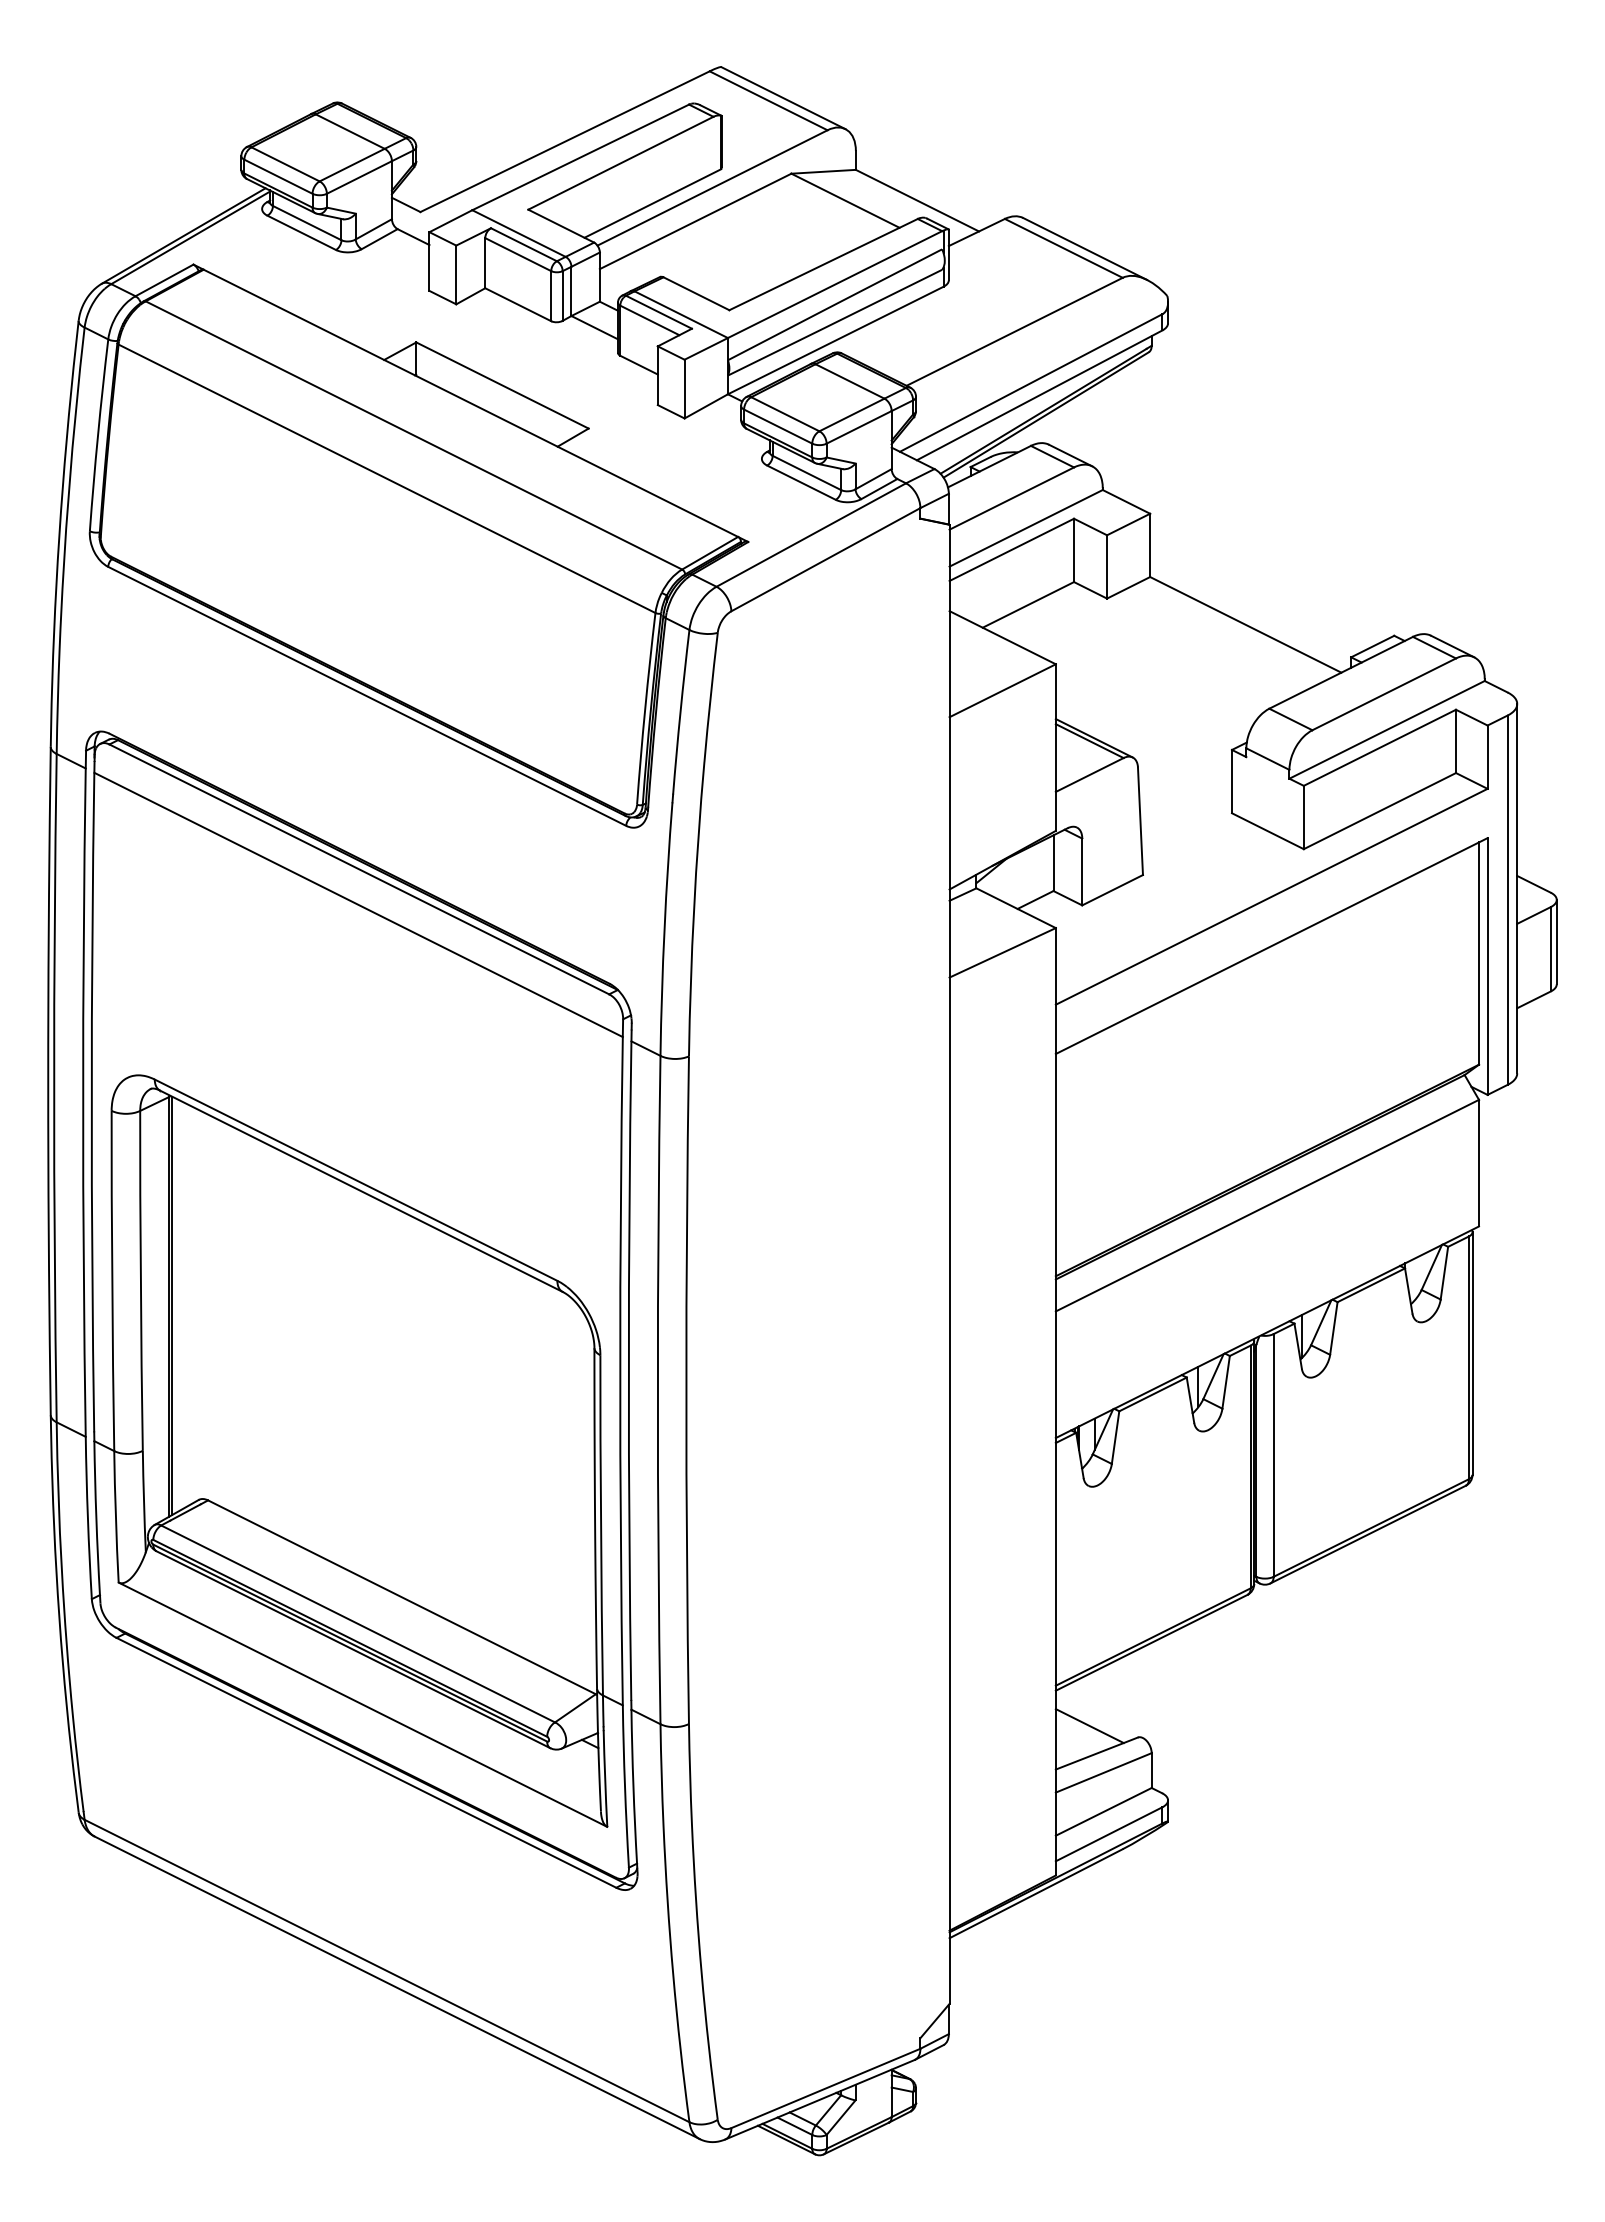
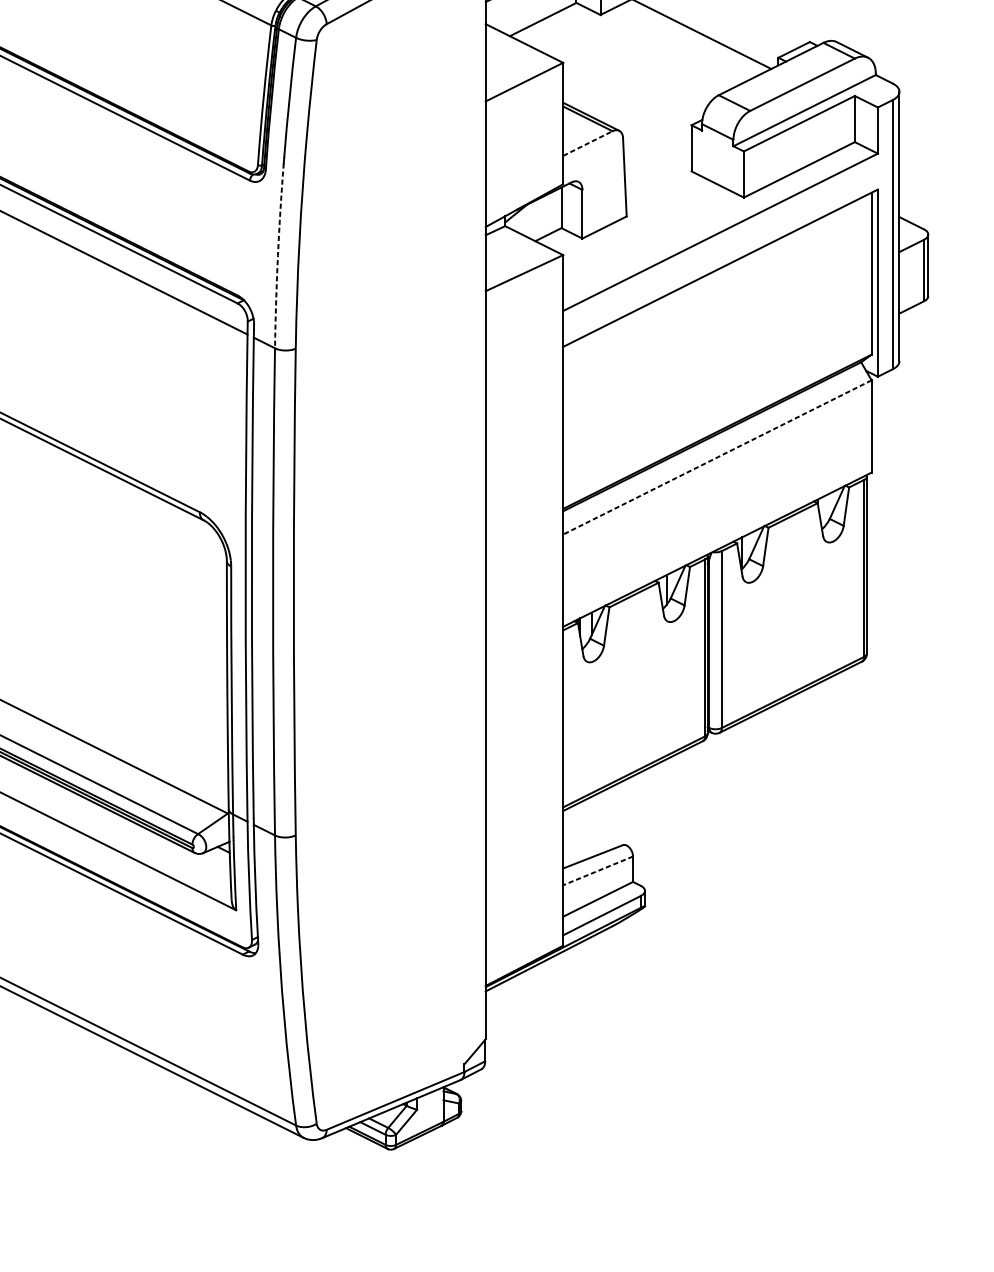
line: (1089, 775) -> (587, 143), solid -> dashed
arc: (664, 929) -> (277, 256), solid -> dashed
line: (1267, 1205) -> (717, 457), solid -> dashed
line: (1089, 1726) -> (587, 837), removed
line: (1103, 1772) -> (597, 870), solid -> dashed

